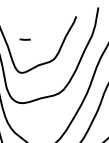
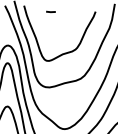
line: (24, 39) -> (50, 11), moved

